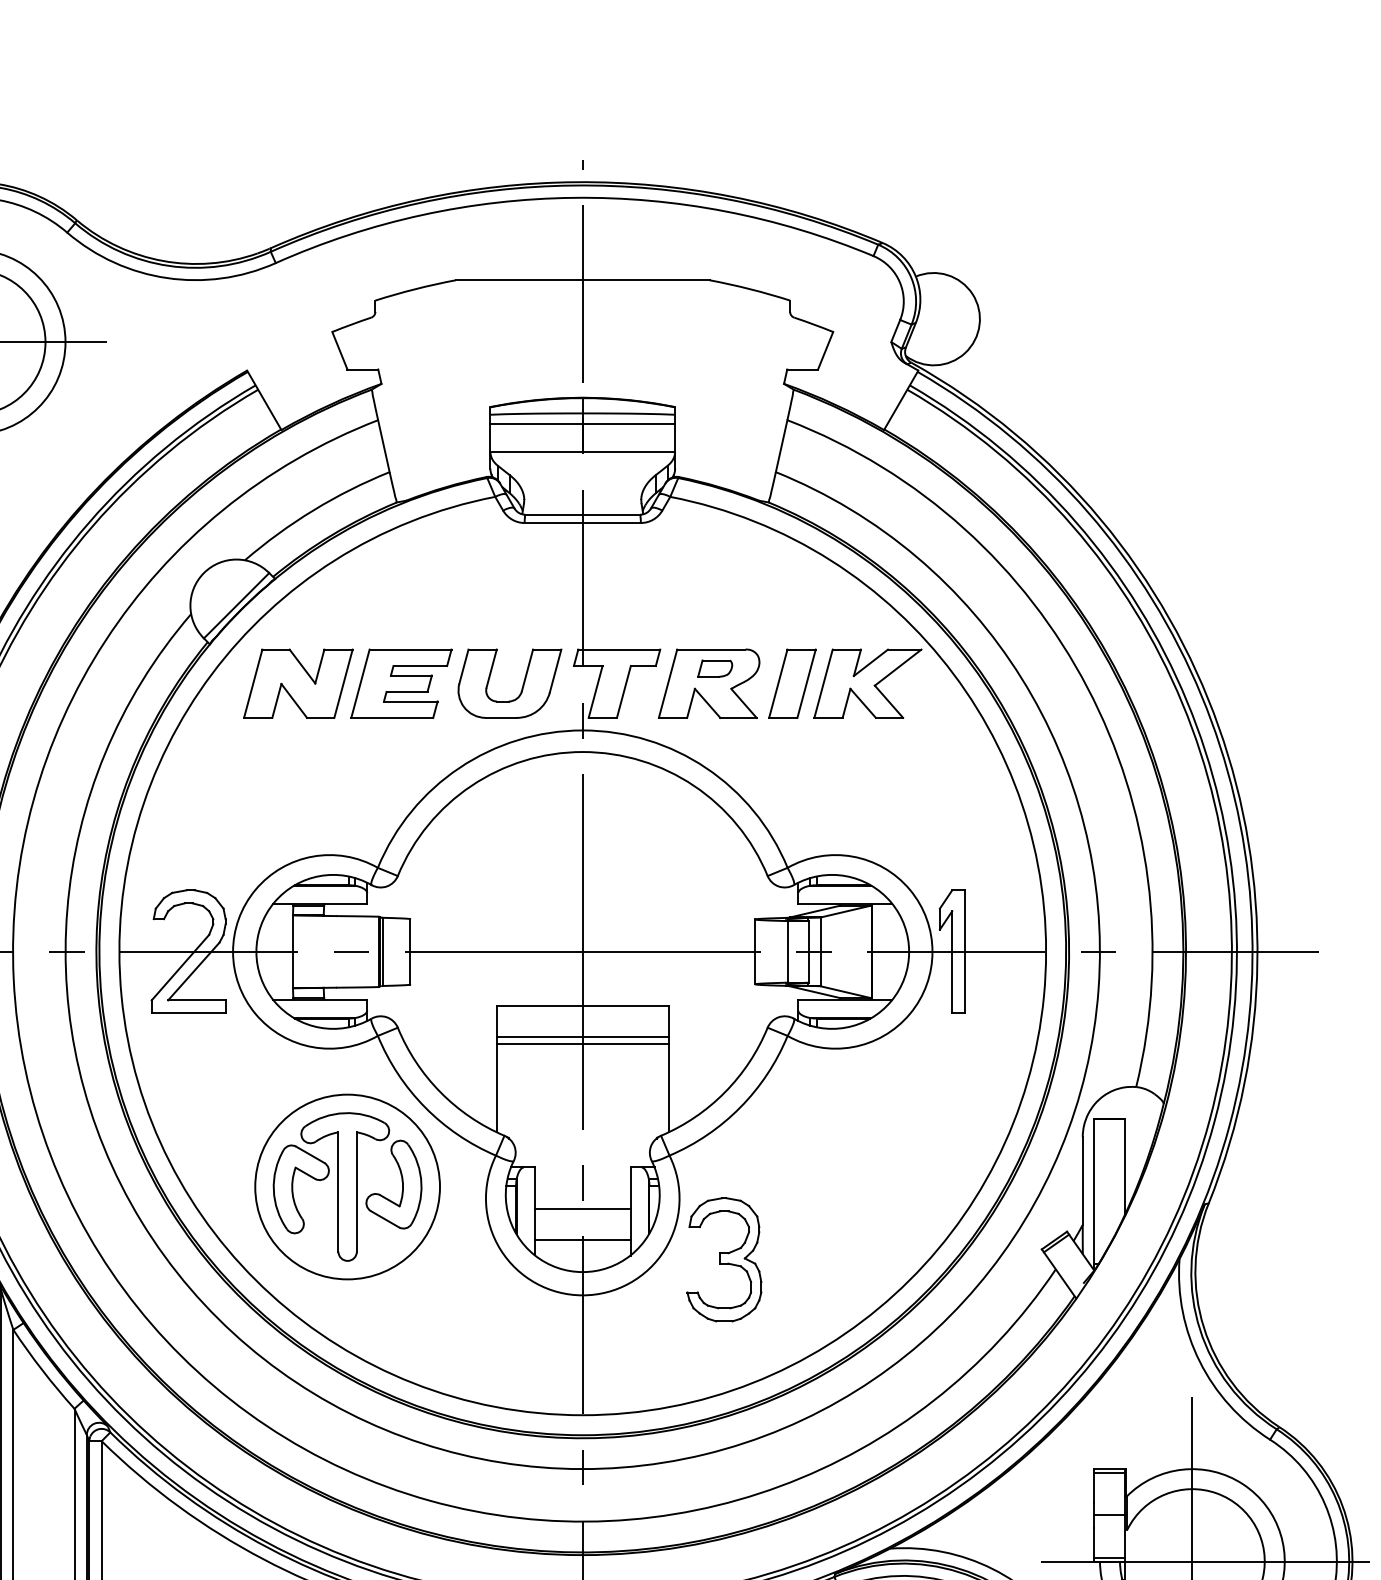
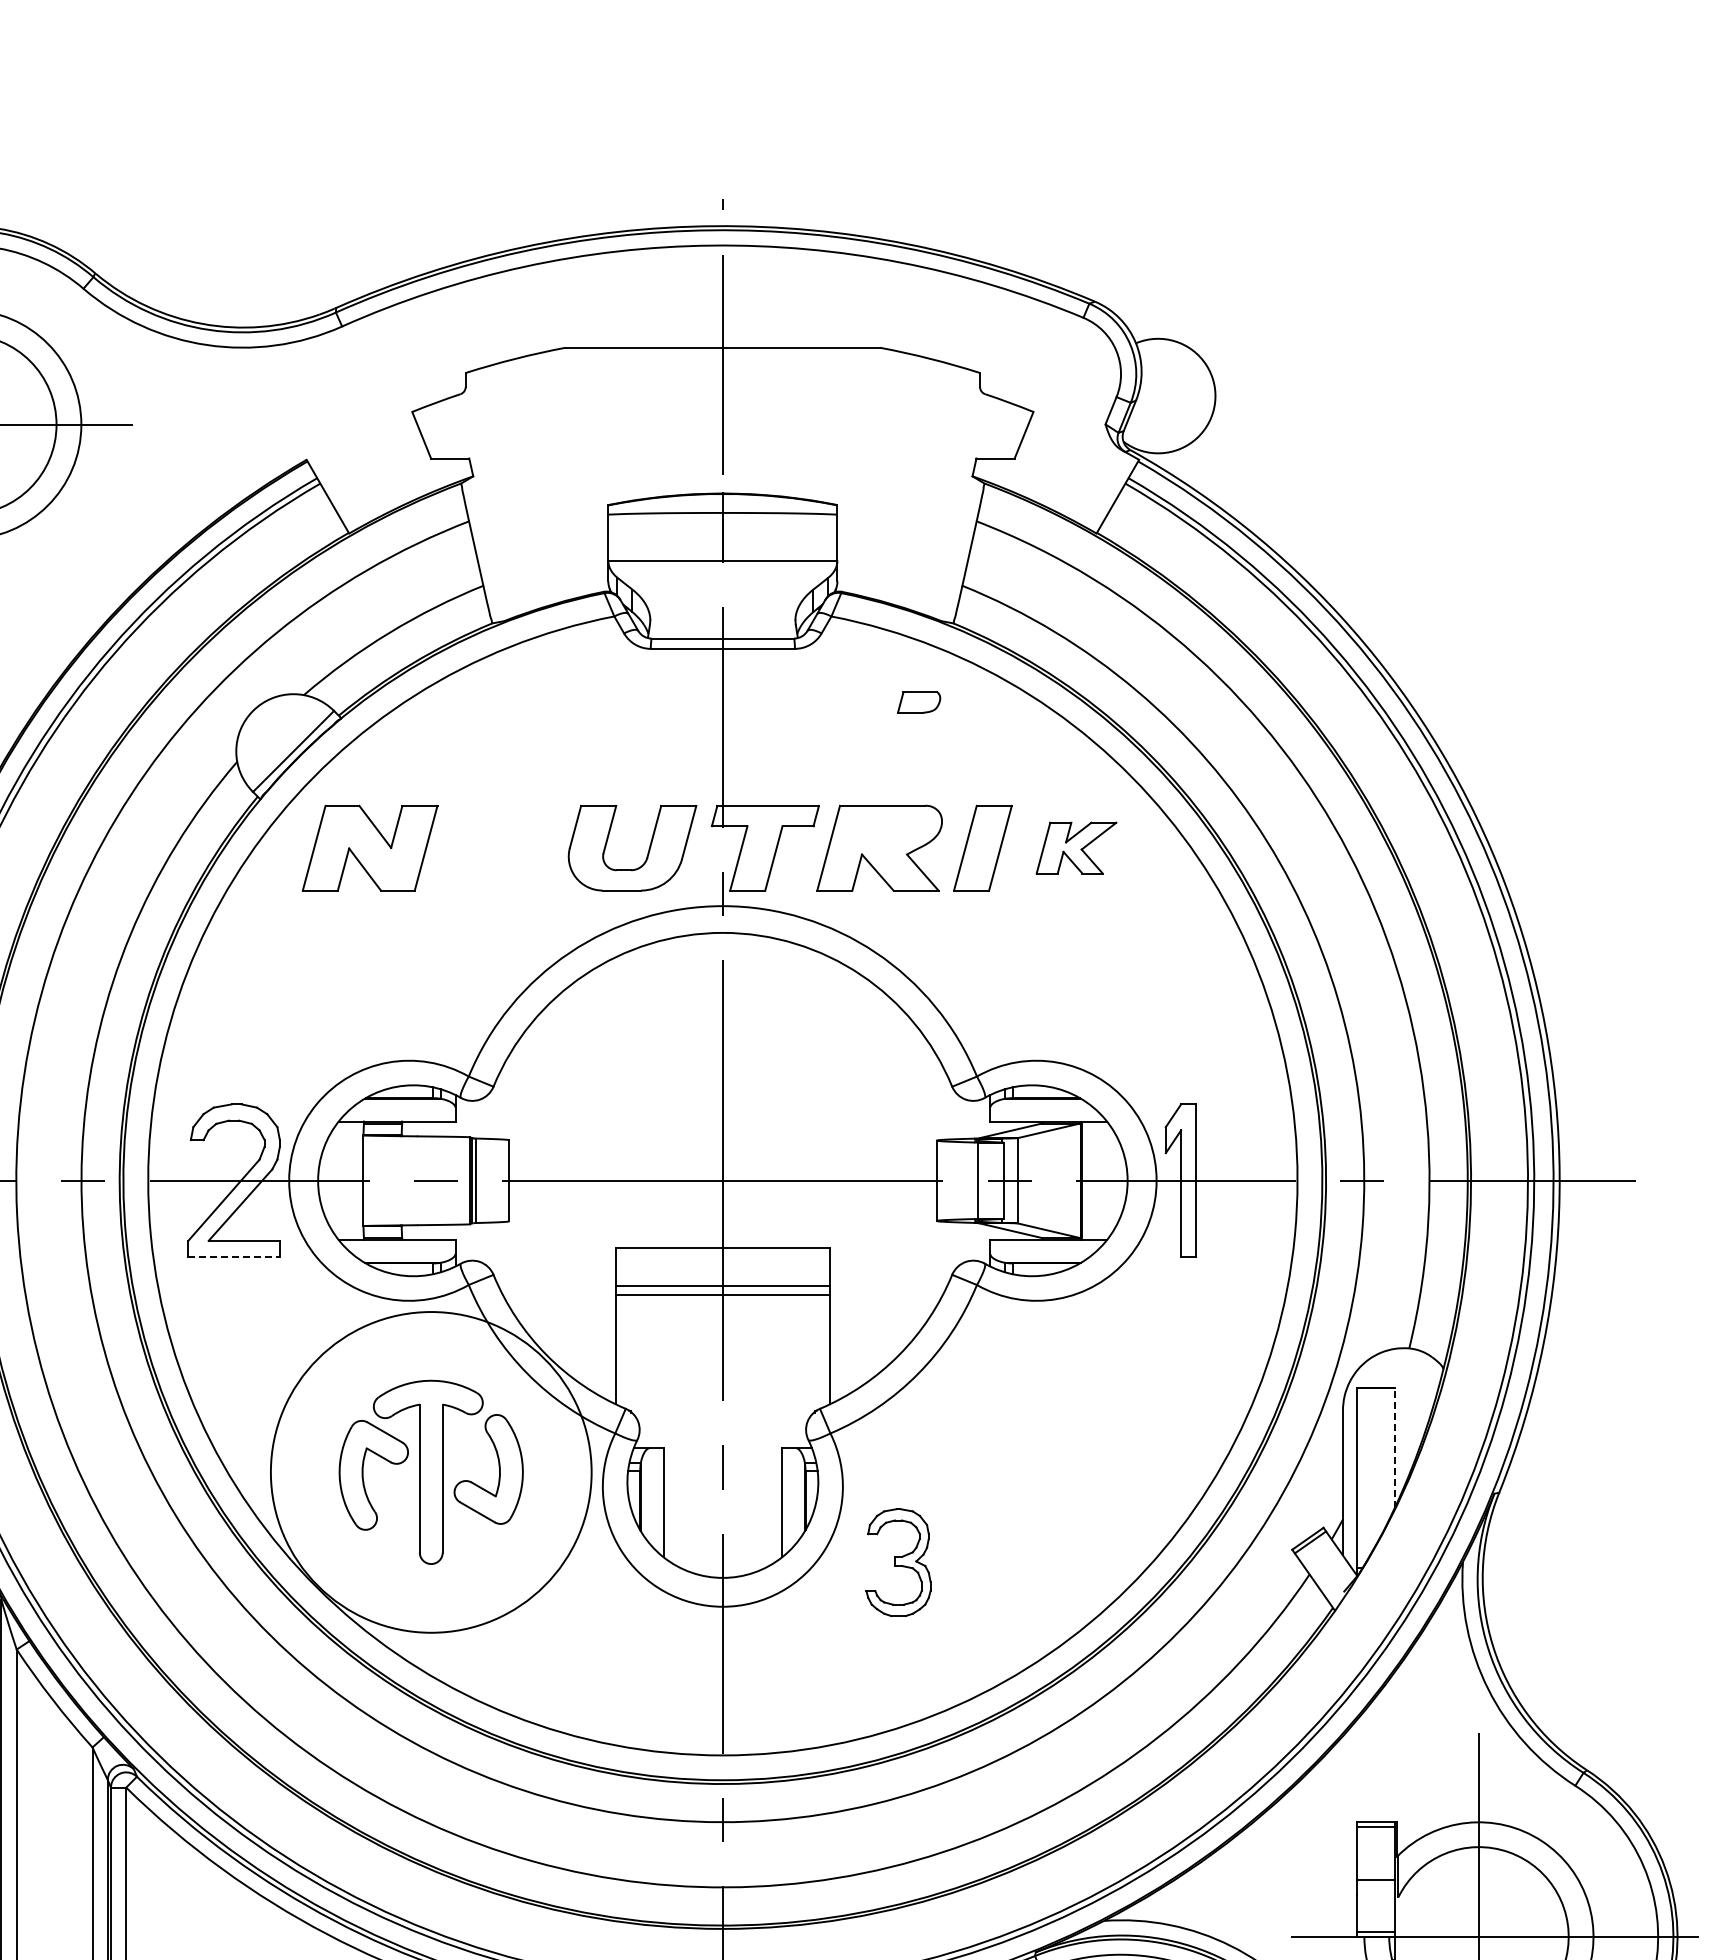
line: (582, 424) -> (722, 526), removed
part: (715, 668) -> (919, 702), moved
part: (401, 683) -> (497, 848), removed
part: (867, 683) -> (1076, 847), size x0.6
line: (188, 1013) -> (234, 1257), solid -> dashed
line: (1124, 1166) -> (1394, 1447), solid -> dashed
circle: (347, 1186) -> (430, 1471), size x1.4
line: (582, 1209) -> (722, 1500), removed
line: (582, 1240) -> (722, 1538), removed
part: (724, 1259) -> (898, 1562), size x0.7

